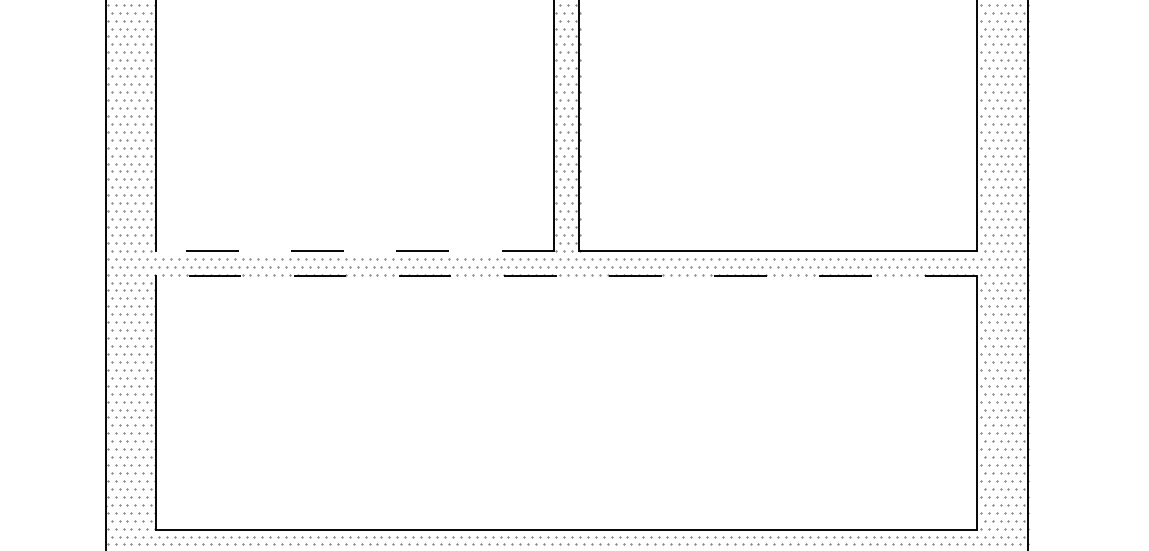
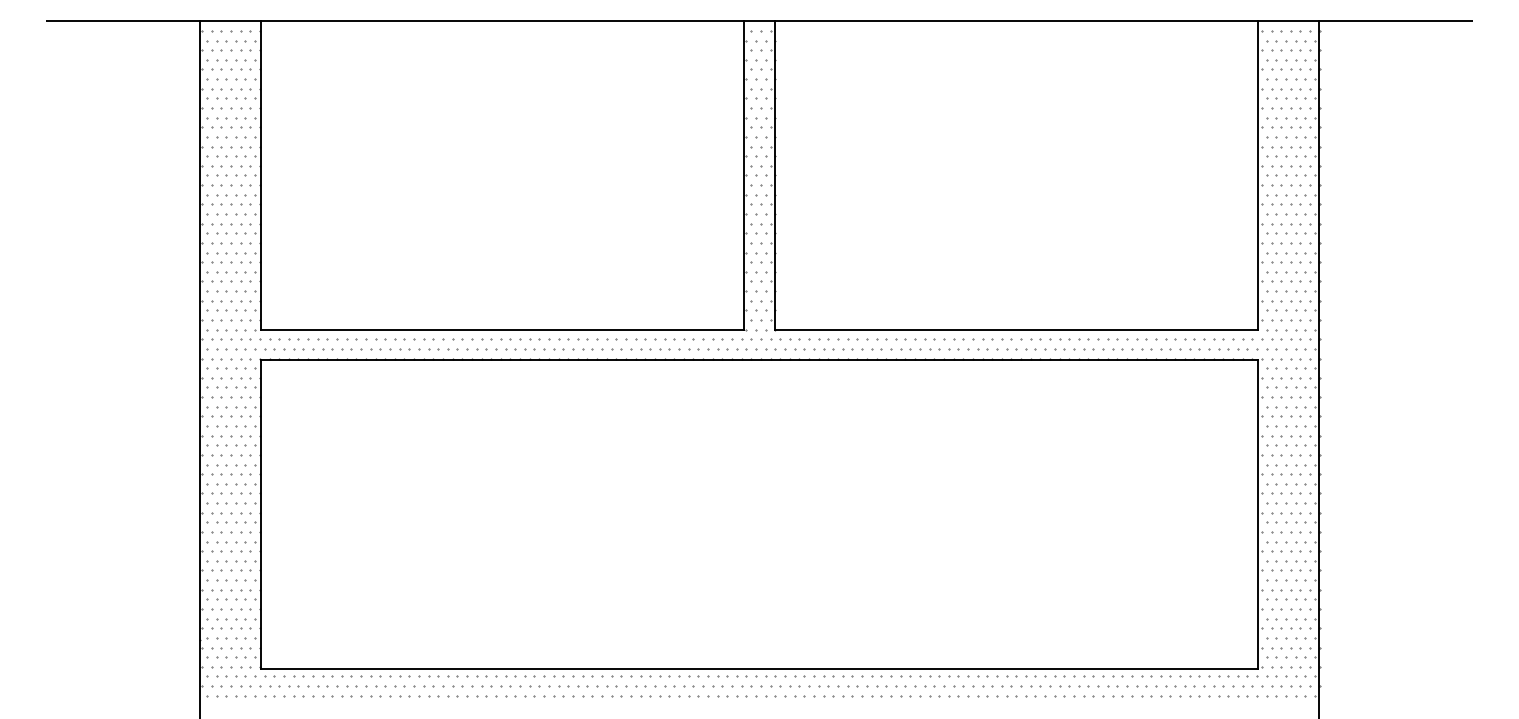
line: (355, 250) -> (502, 329), dashed -> solid
line: (566, 276) -> (759, 360), dashed -> solid

